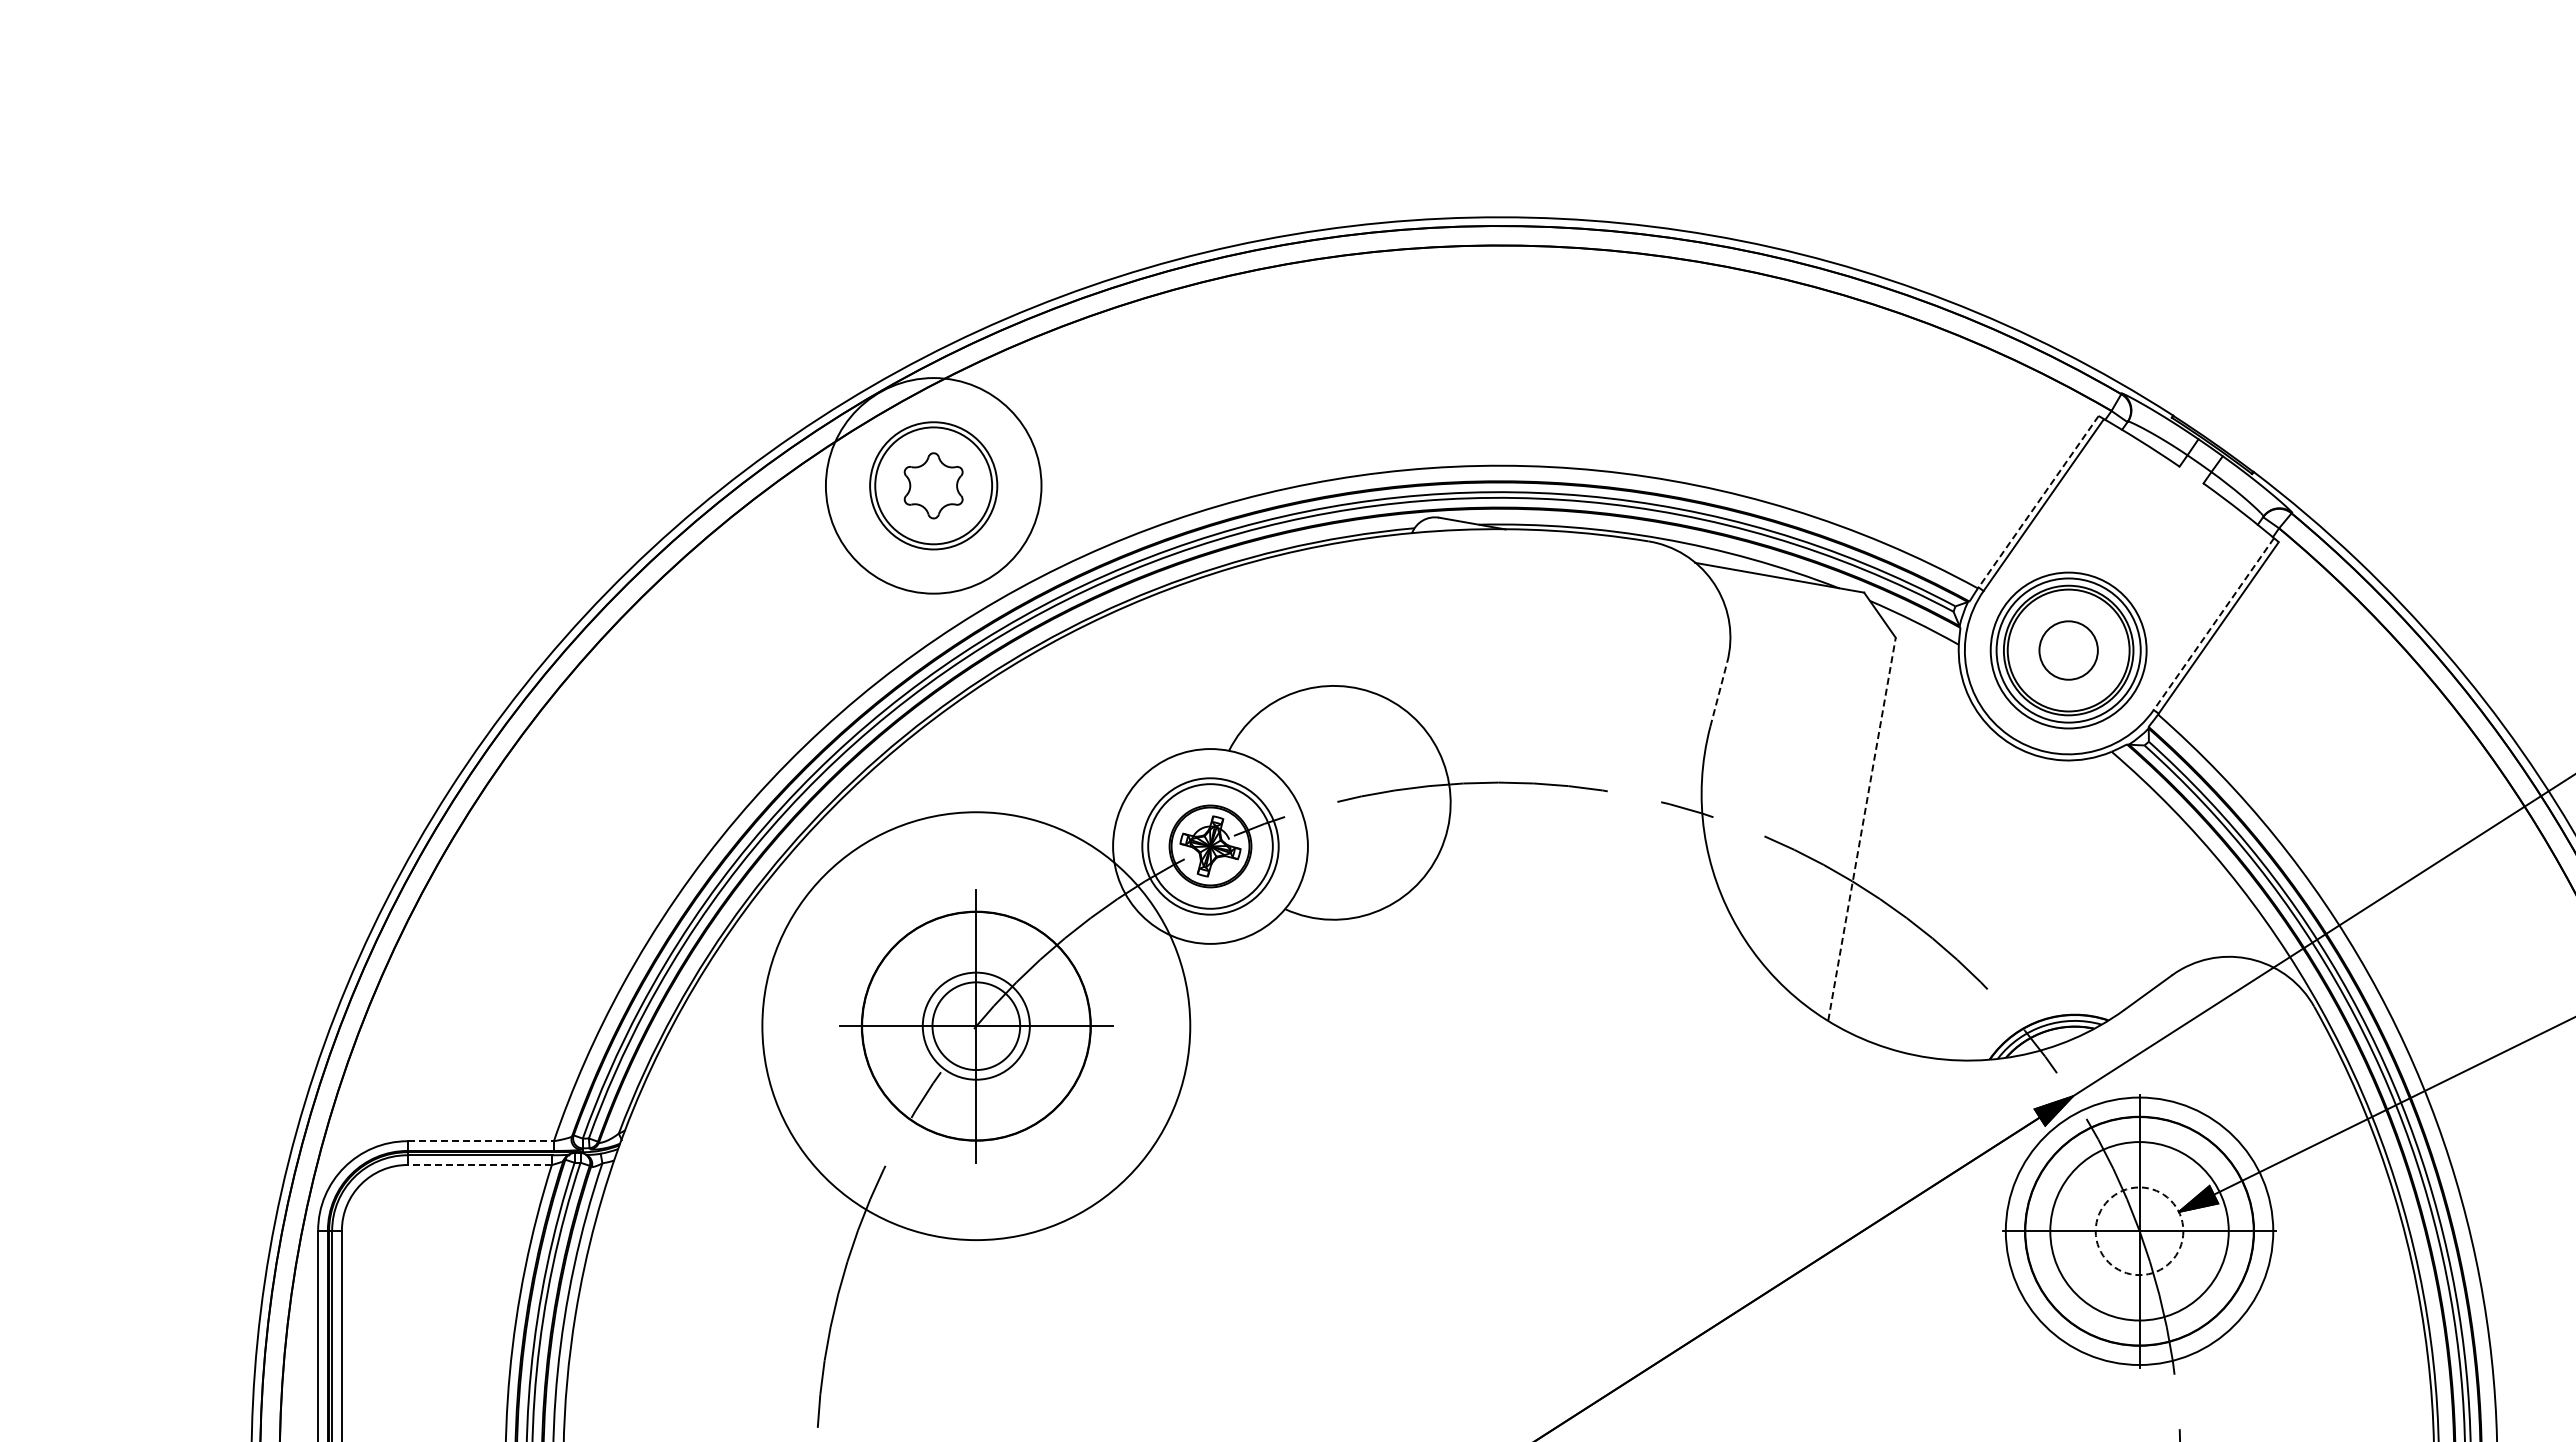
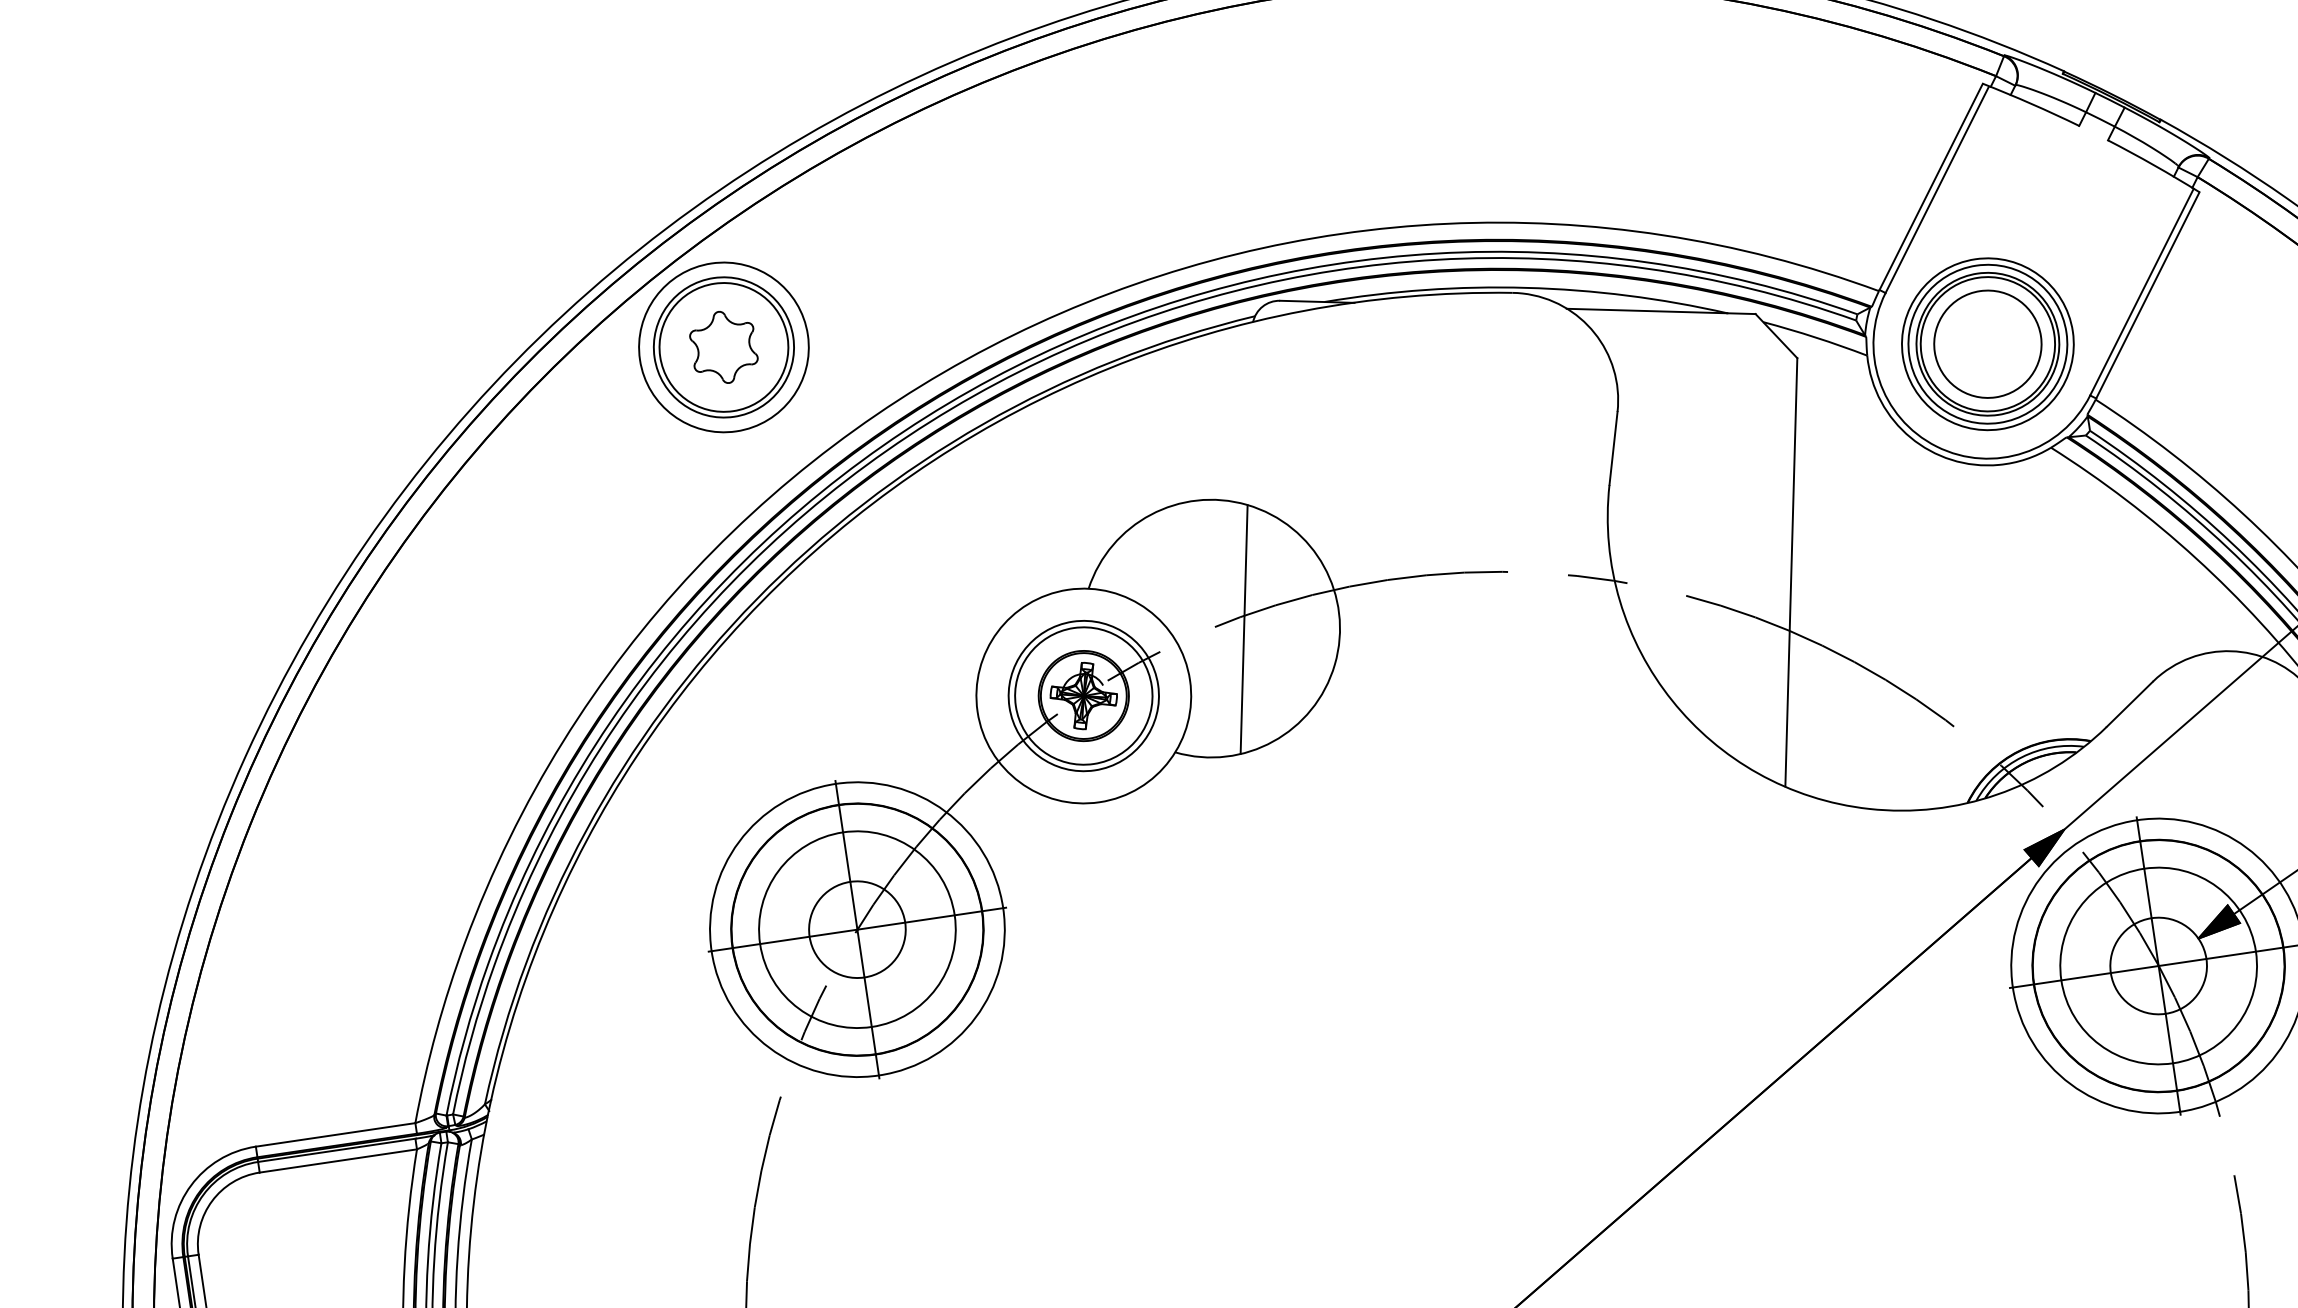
circle: (933, 485) -> (723, 347), size x0.71
line: (2038, 501) -> (1931, 186), dashed -> solid
line: (2213, 624) -> (2141, 292), dashed -> solid
circle: (2068, 650) -> (1987, 344), size x1.67
line: (1718, 693) -> (1613, 447), dashed -> solid
line: (1362, 807) -> (1243, 629), added
line: (1862, 828) -> (1791, 571), dashed -> solid
circle: (976, 1025) -> (857, 928), size x0.62
circle: (976, 1025) -> (857, 928), size x1.67
line: (481, 1141) -> (336, 1135), dashed -> solid
line: (479, 1165) -> (338, 1161), dashed -> solid
circle: (2139, 1231) -> (2158, 966), dashed -> solid

